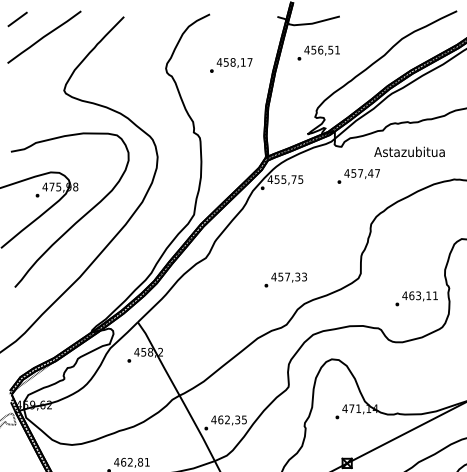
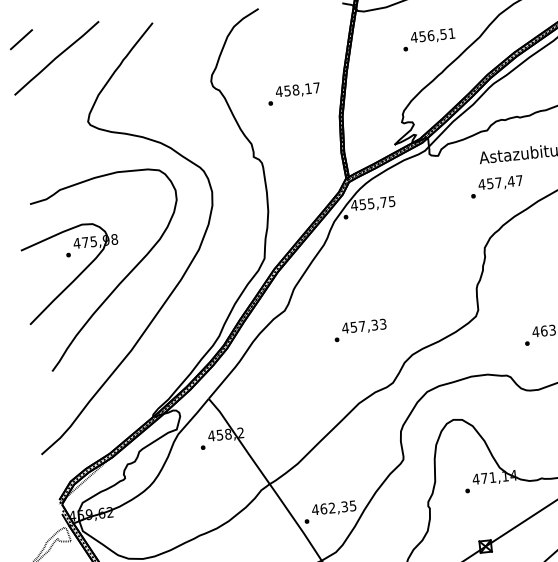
text: (318, 52) -> (428, 38), moved
text: (231, 65) -> (294, 94), moved
text: (358, 176) -> (496, 186), moved
text: (285, 279) -> (359, 329), moved

